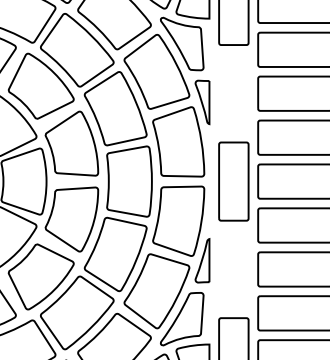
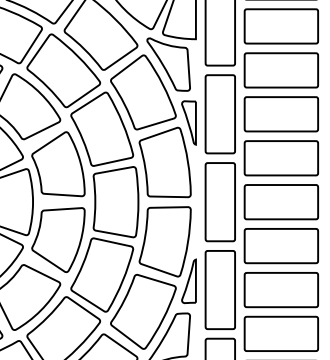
part: (233, 93) -> (219, 114), added
part: (233, 268) -> (219, 289), added

